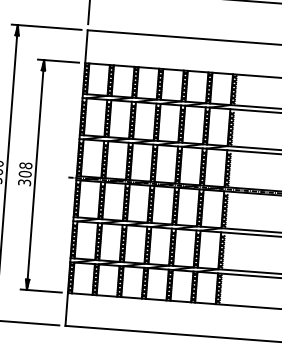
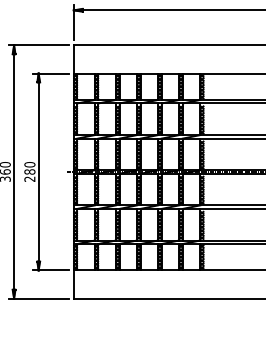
text: (24, 173) -> (29, 171), 308 -> 280

